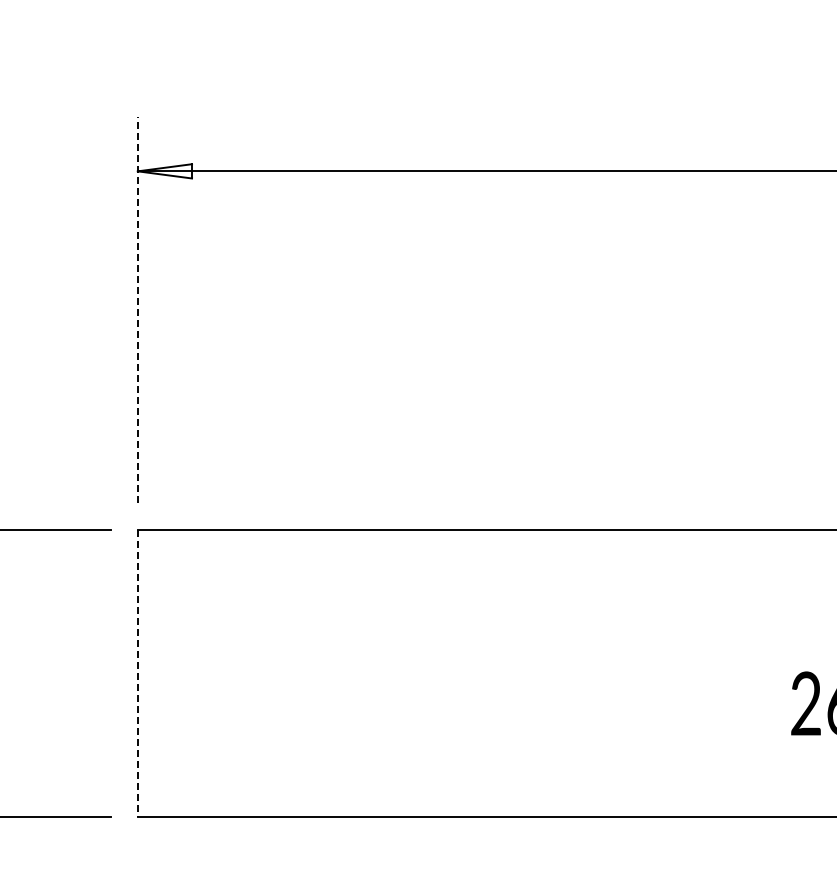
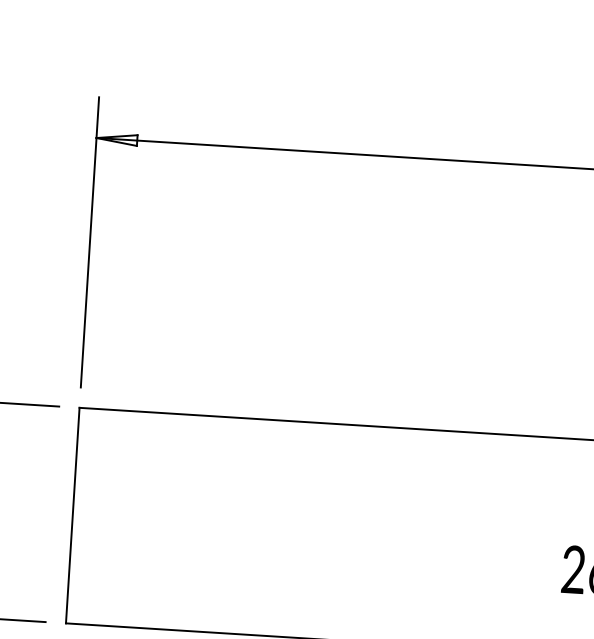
line: (137, 309) -> (89, 241), dashed -> solid
line: (137, 674) -> (72, 516), dashed -> solid

